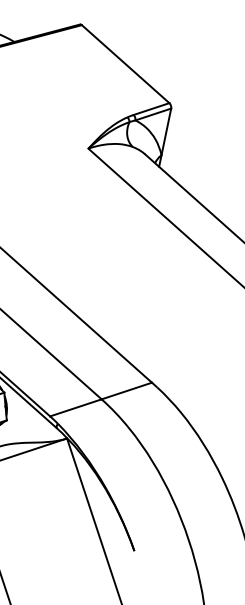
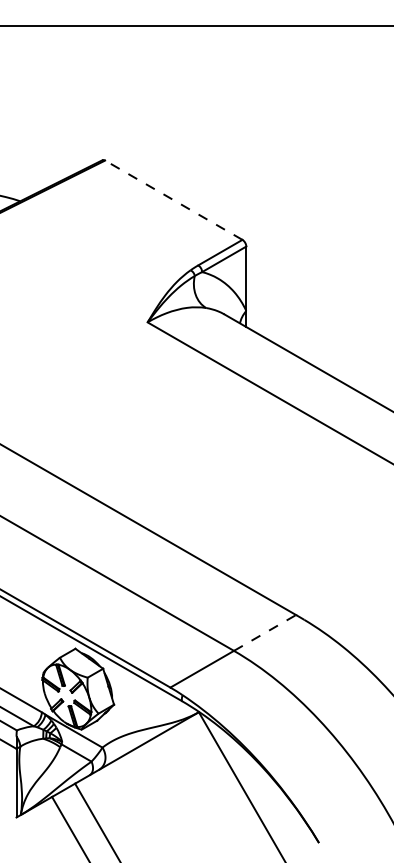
line: (125, 63) -> (173, 199), solid -> dashed
line: (127, 390) -> (265, 632), solid -> dashed

